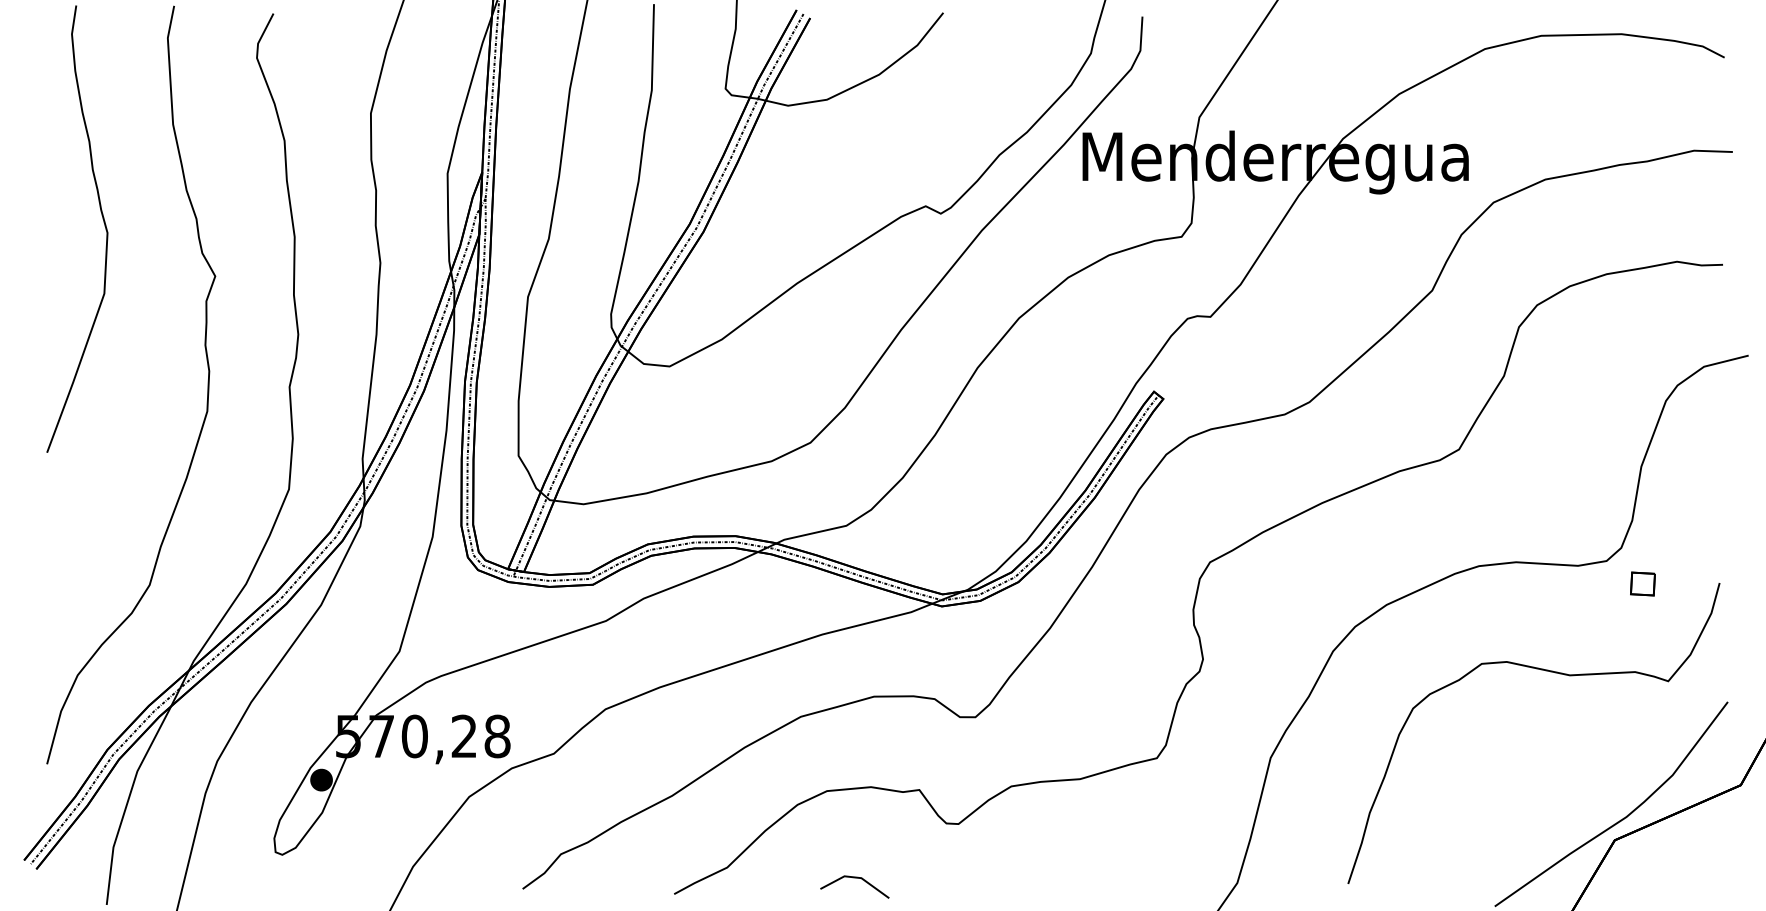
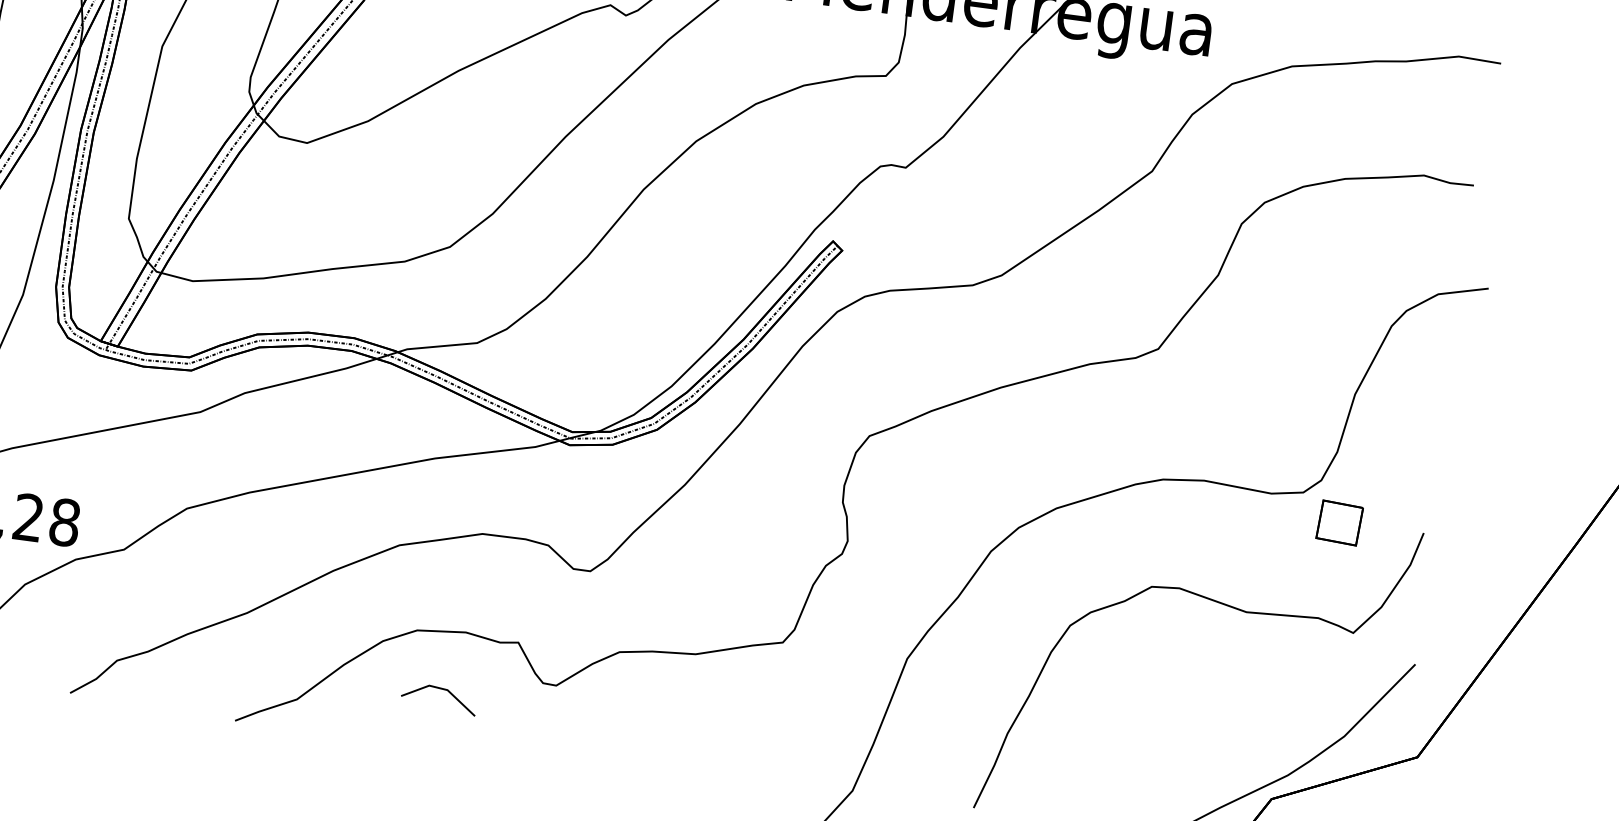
part: (1642, 583) -> (1339, 522), size x1.6
line: (854, 878) -> (439, 689), moved

